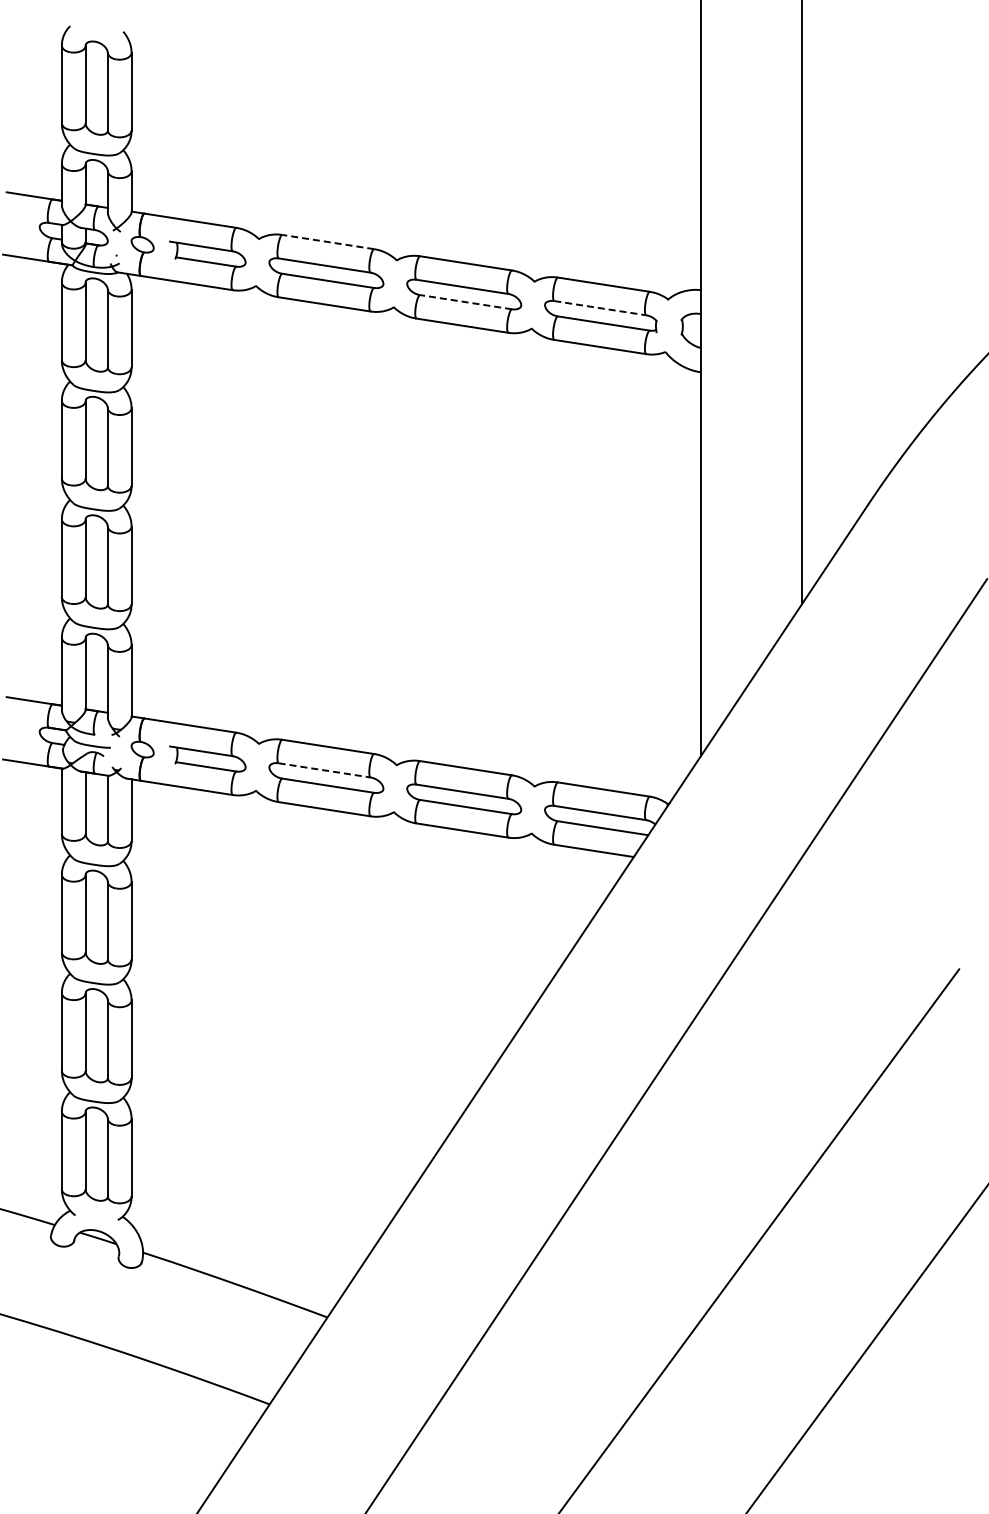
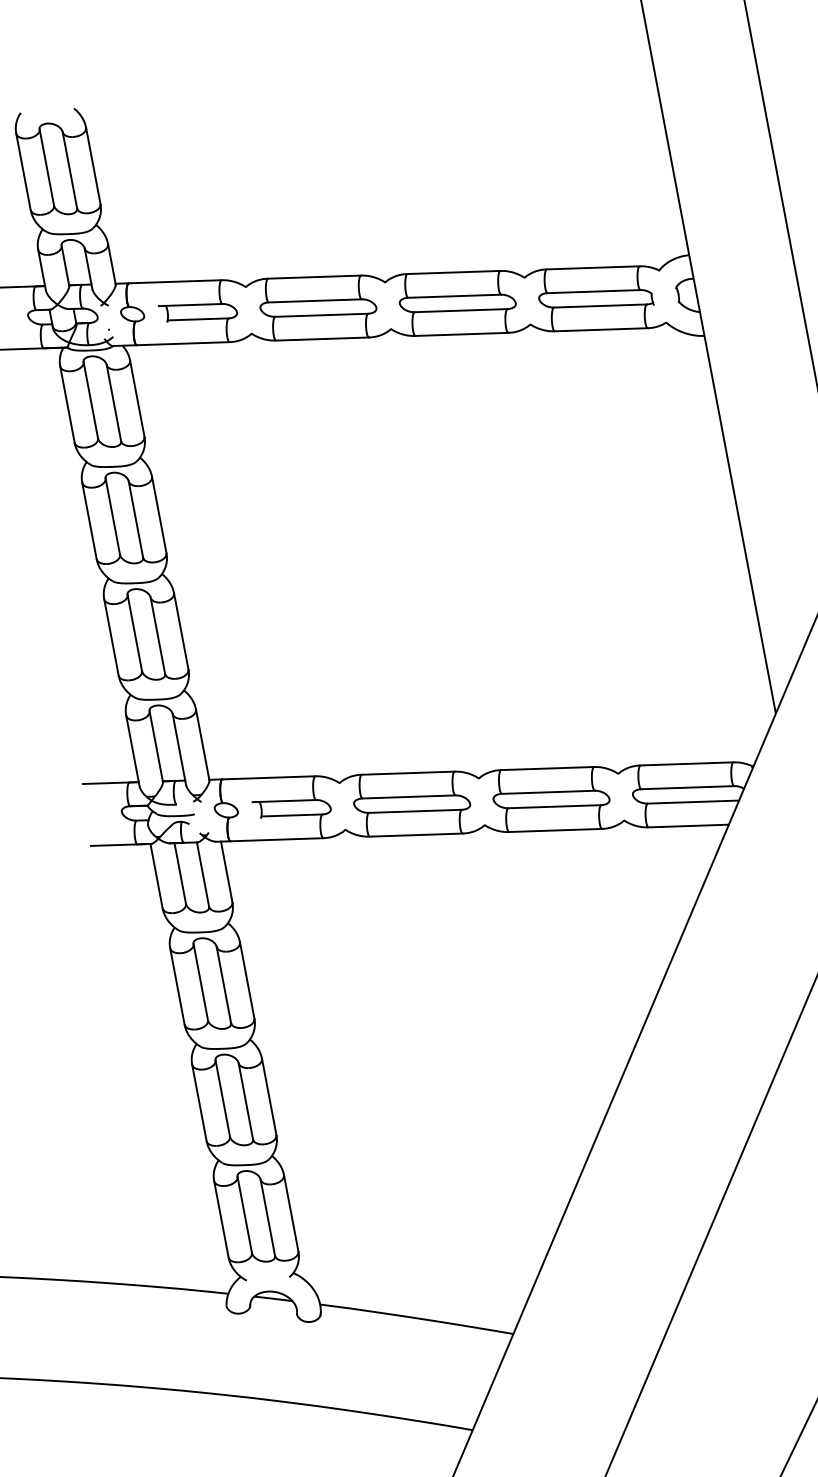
line: (327, 241) -> (313, 276), dashed -> solid
line: (465, 302) -> (460, 311), dashed -> solid
line: (600, 308) -> (594, 291), dashed -> solid
line: (325, 770) -> (409, 796), dashed -> solid

